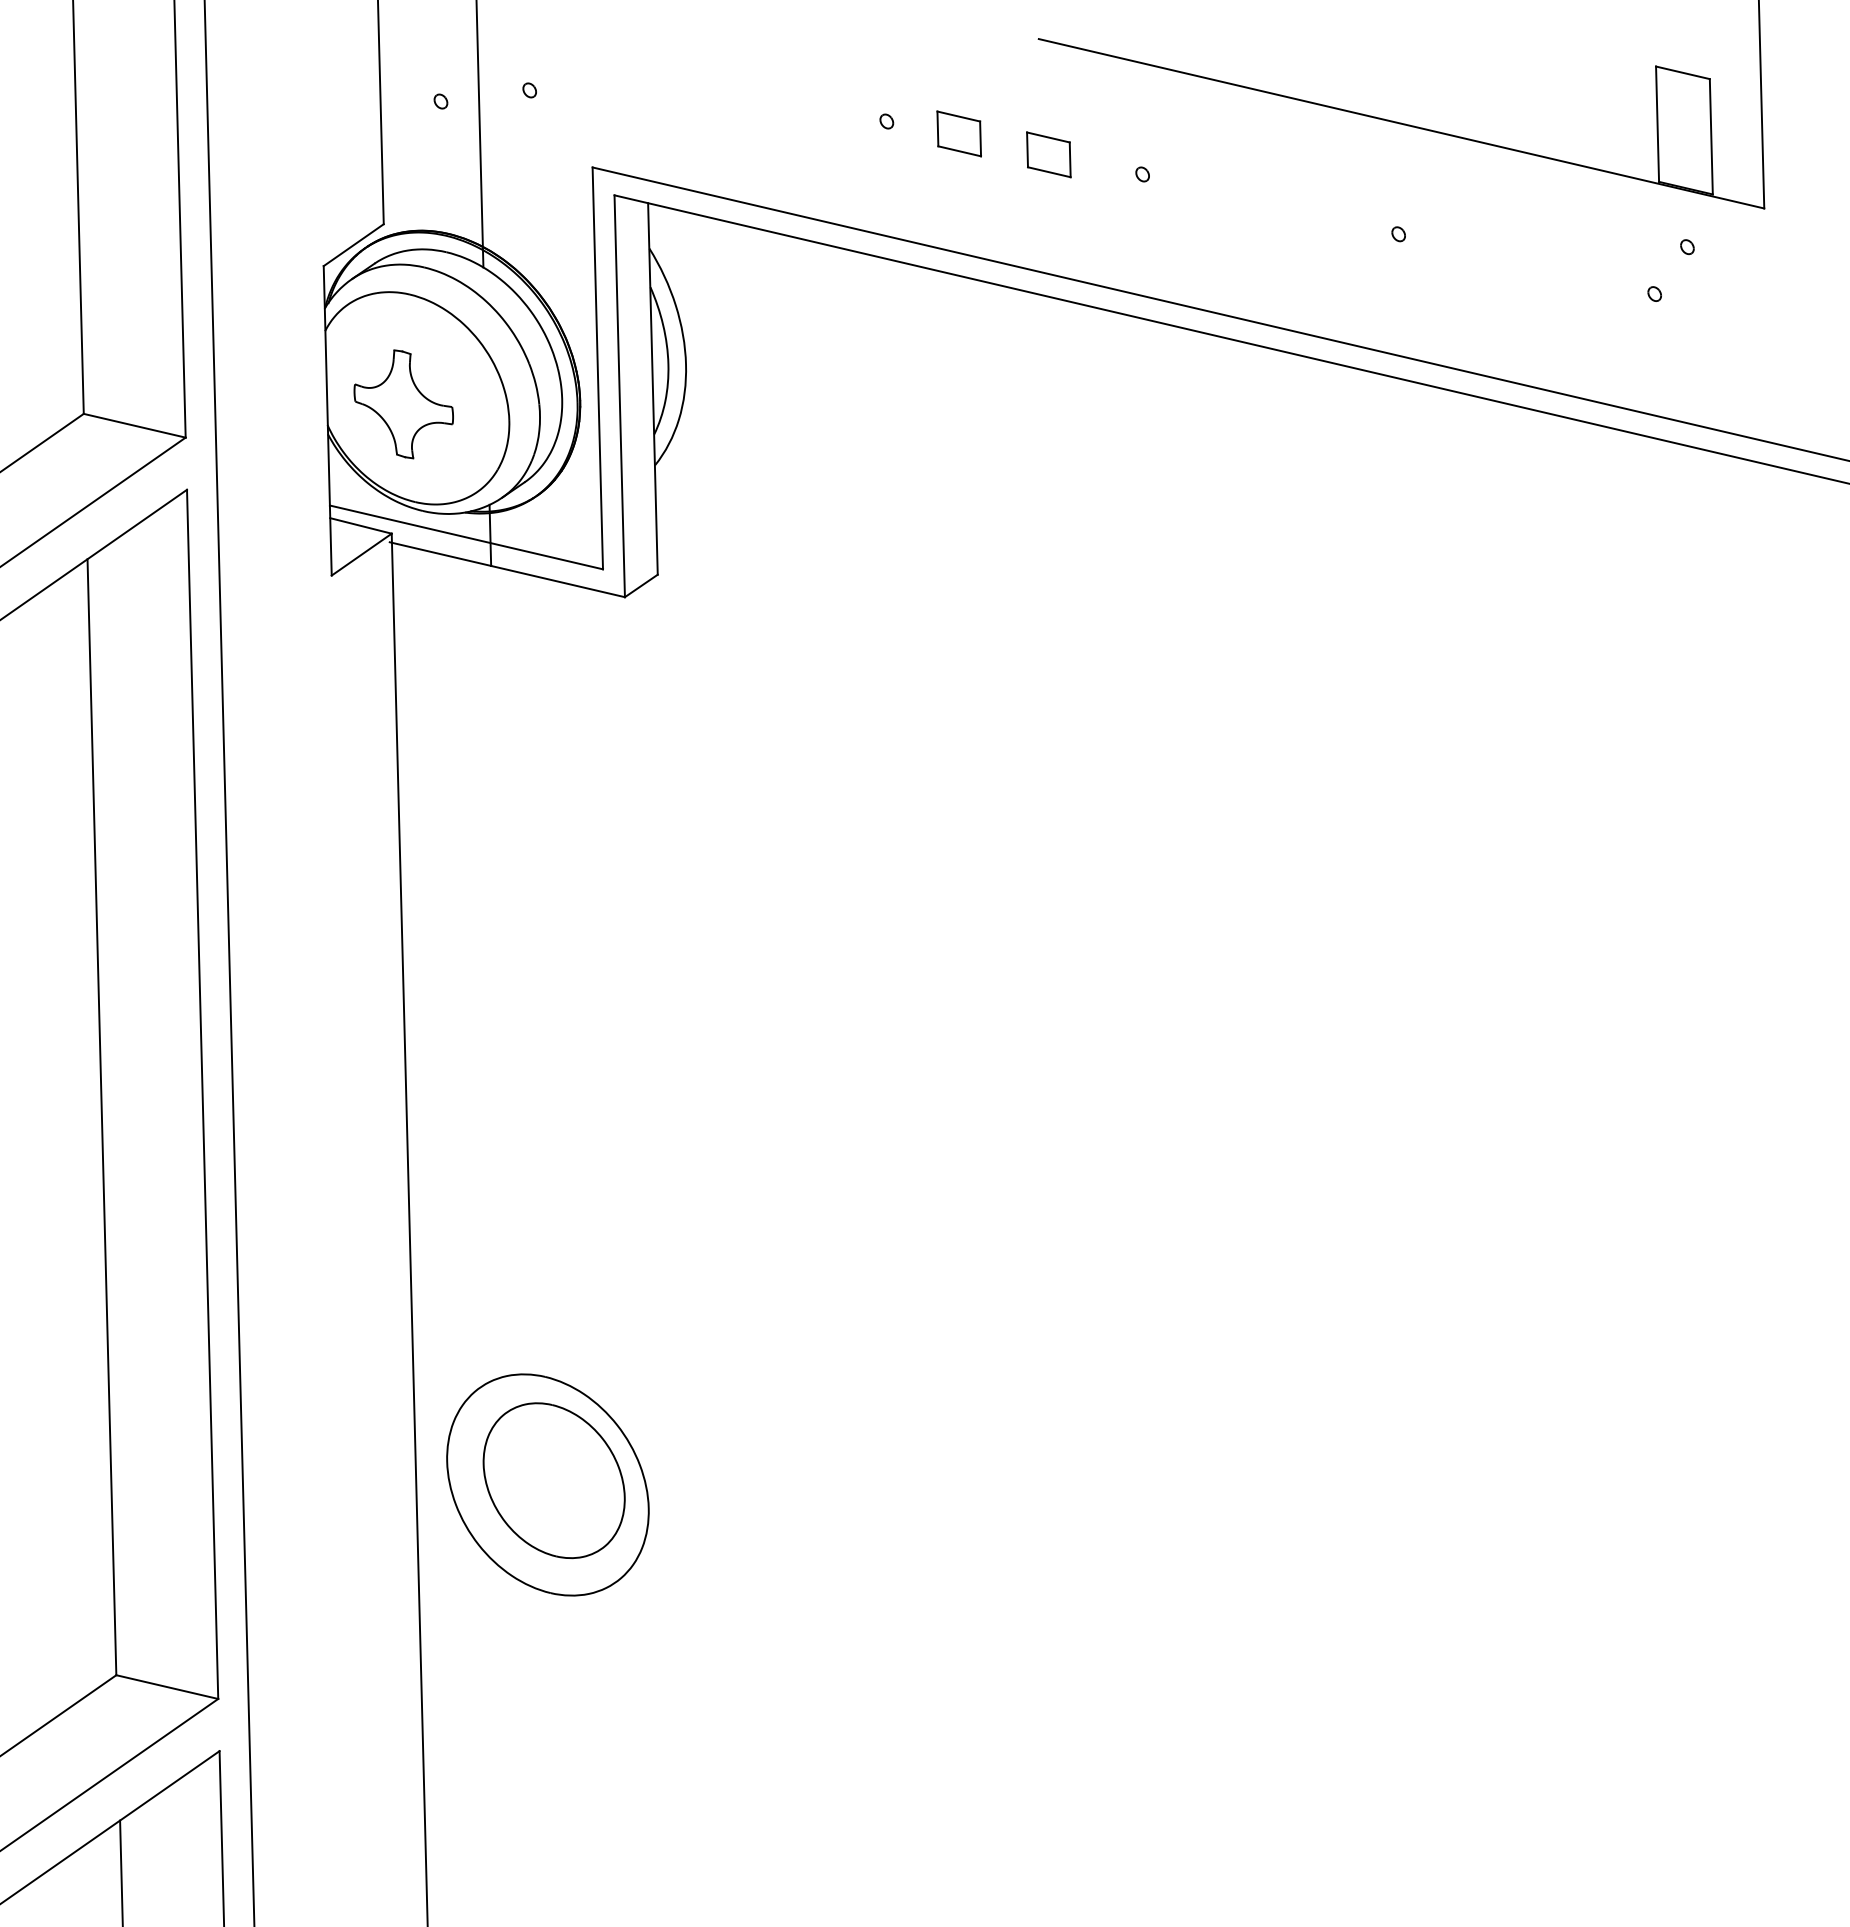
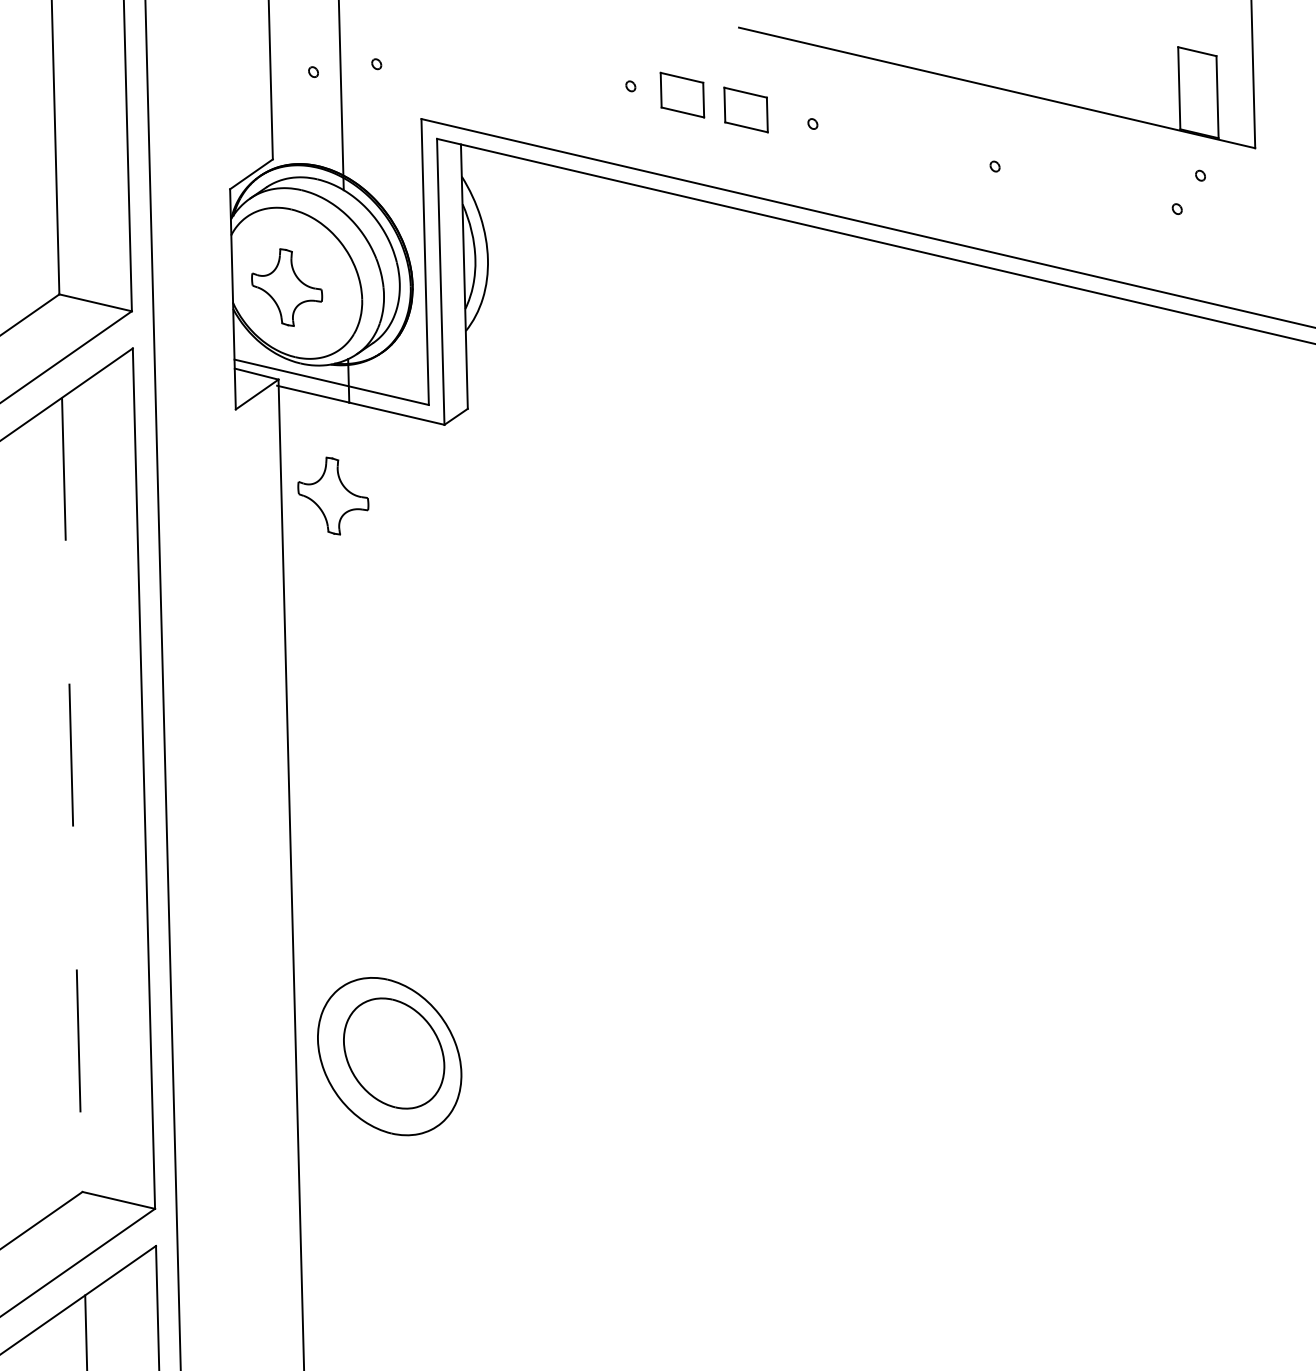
part: (958, 133) -> (681, 94), size x1.4
part: (1048, 154) -> (745, 109), size x1.4
part: (468, 697) -> (333, 496), added
line: (101, 1117) -> (71, 795), solid -> dashed

